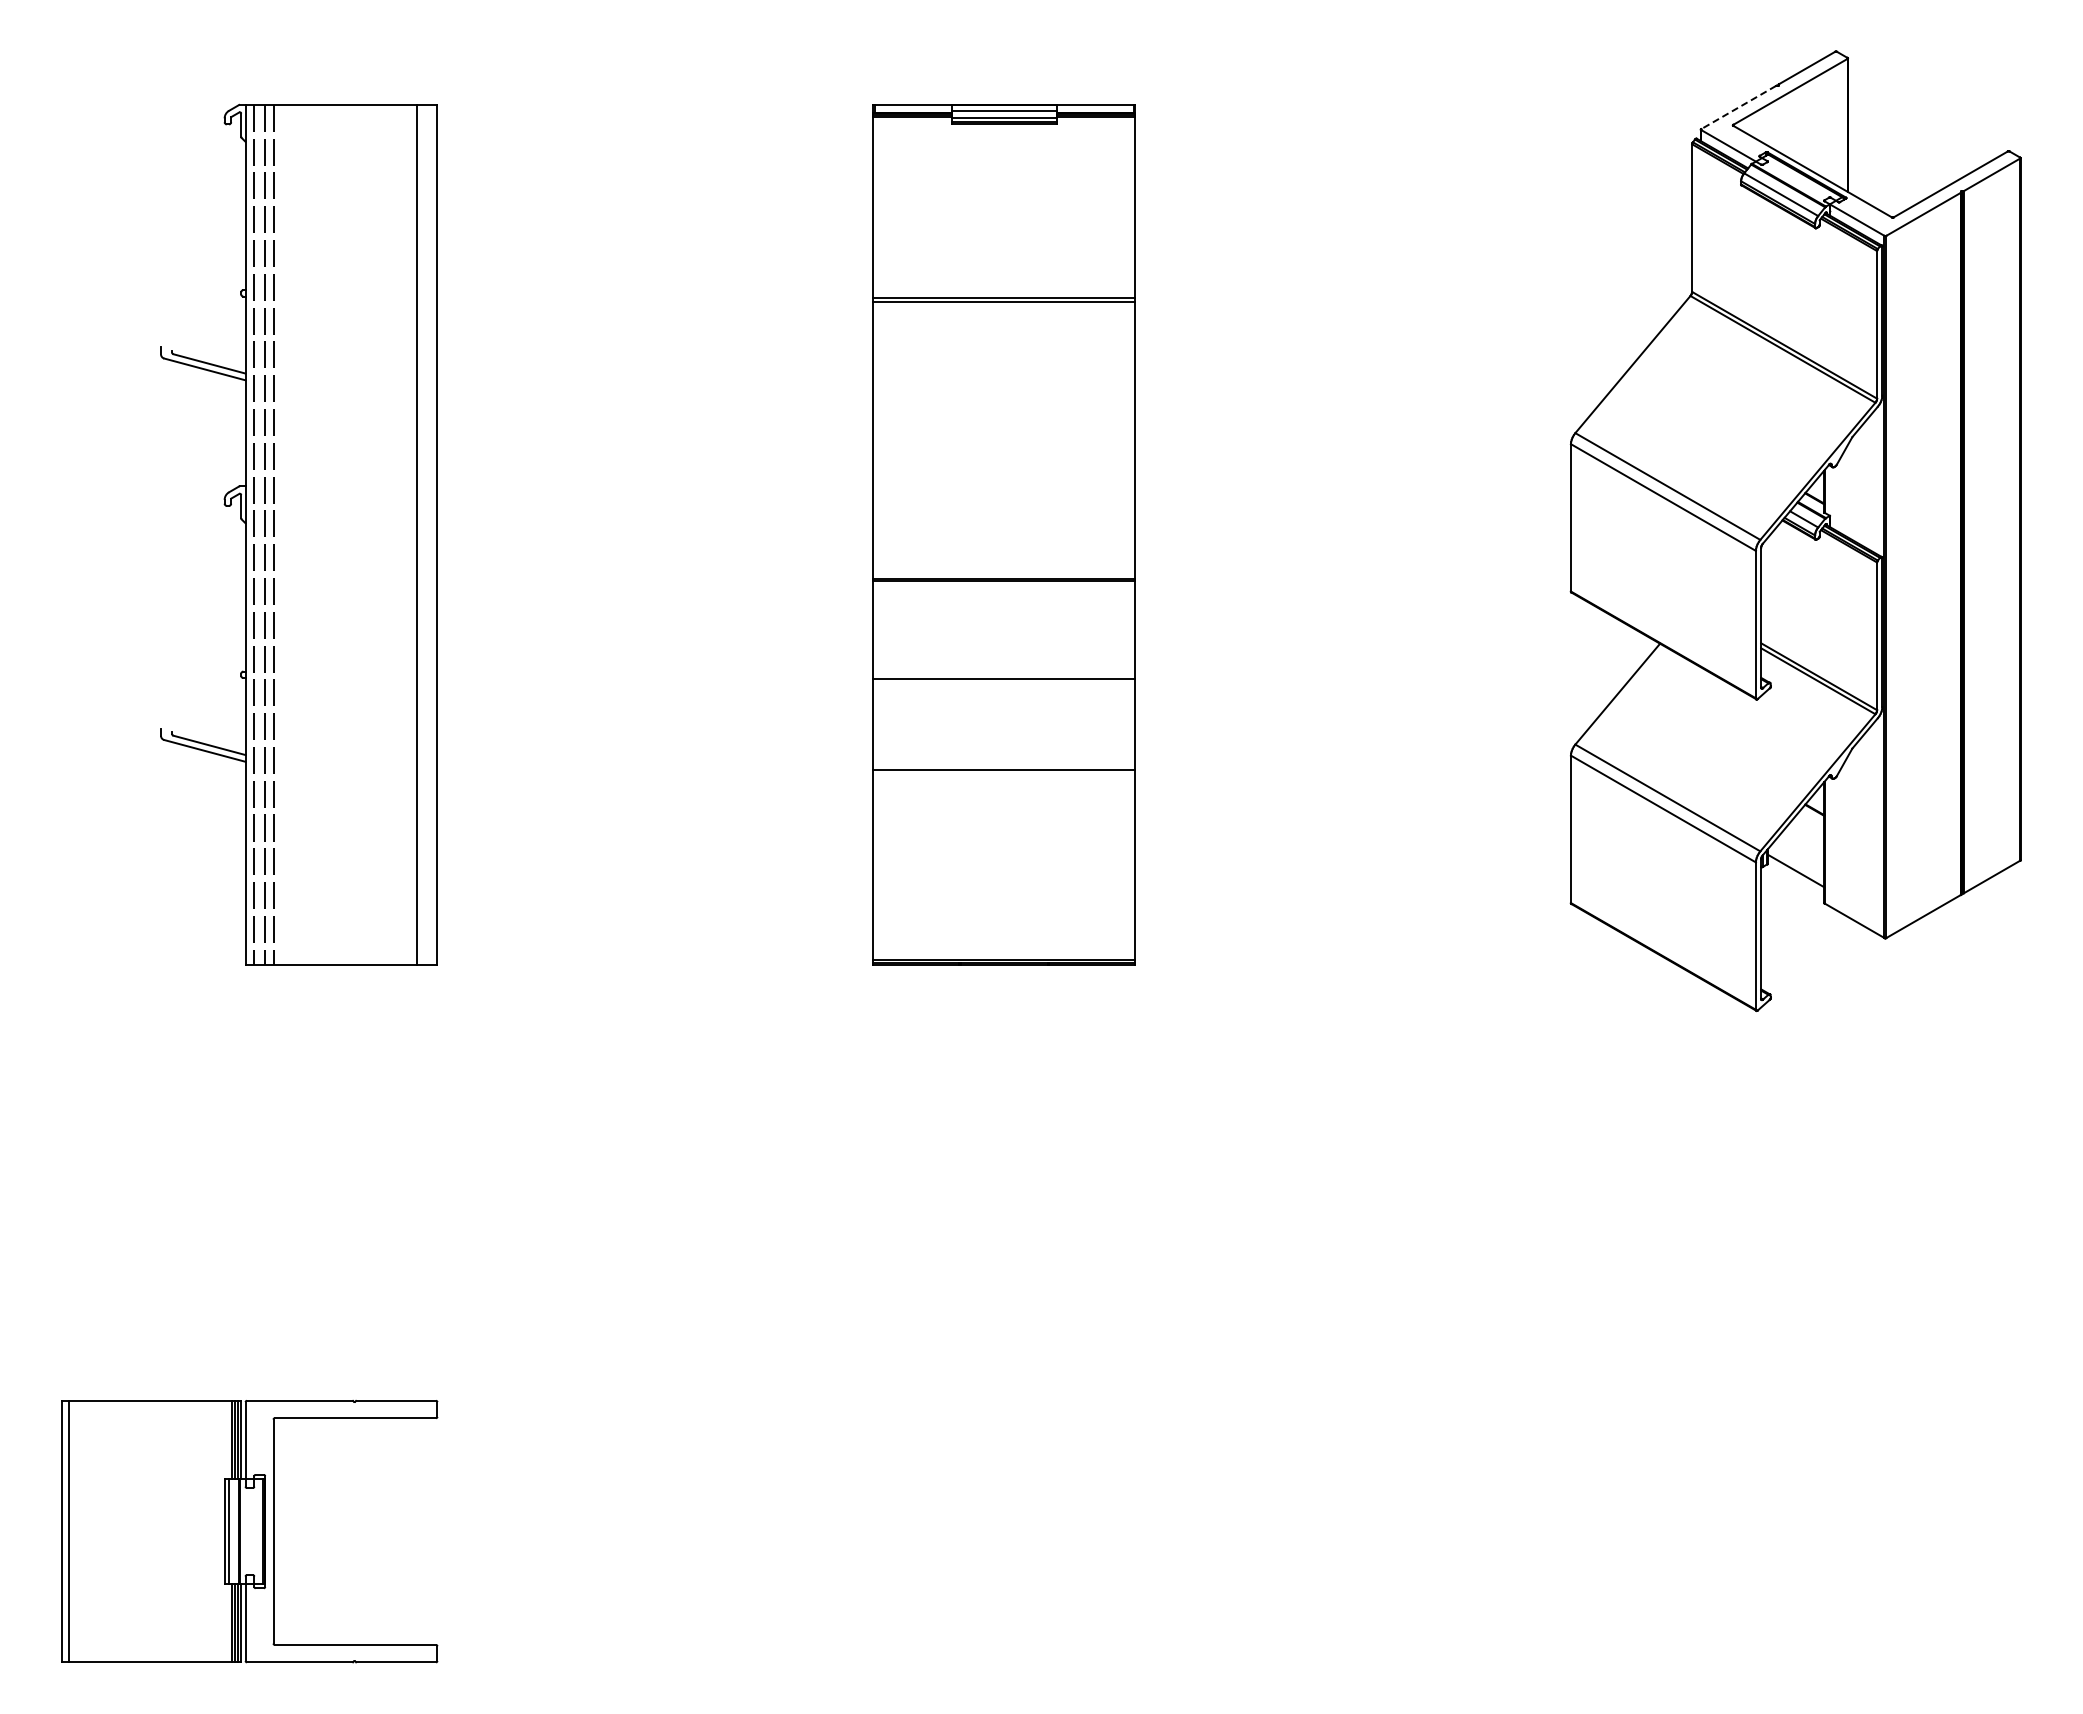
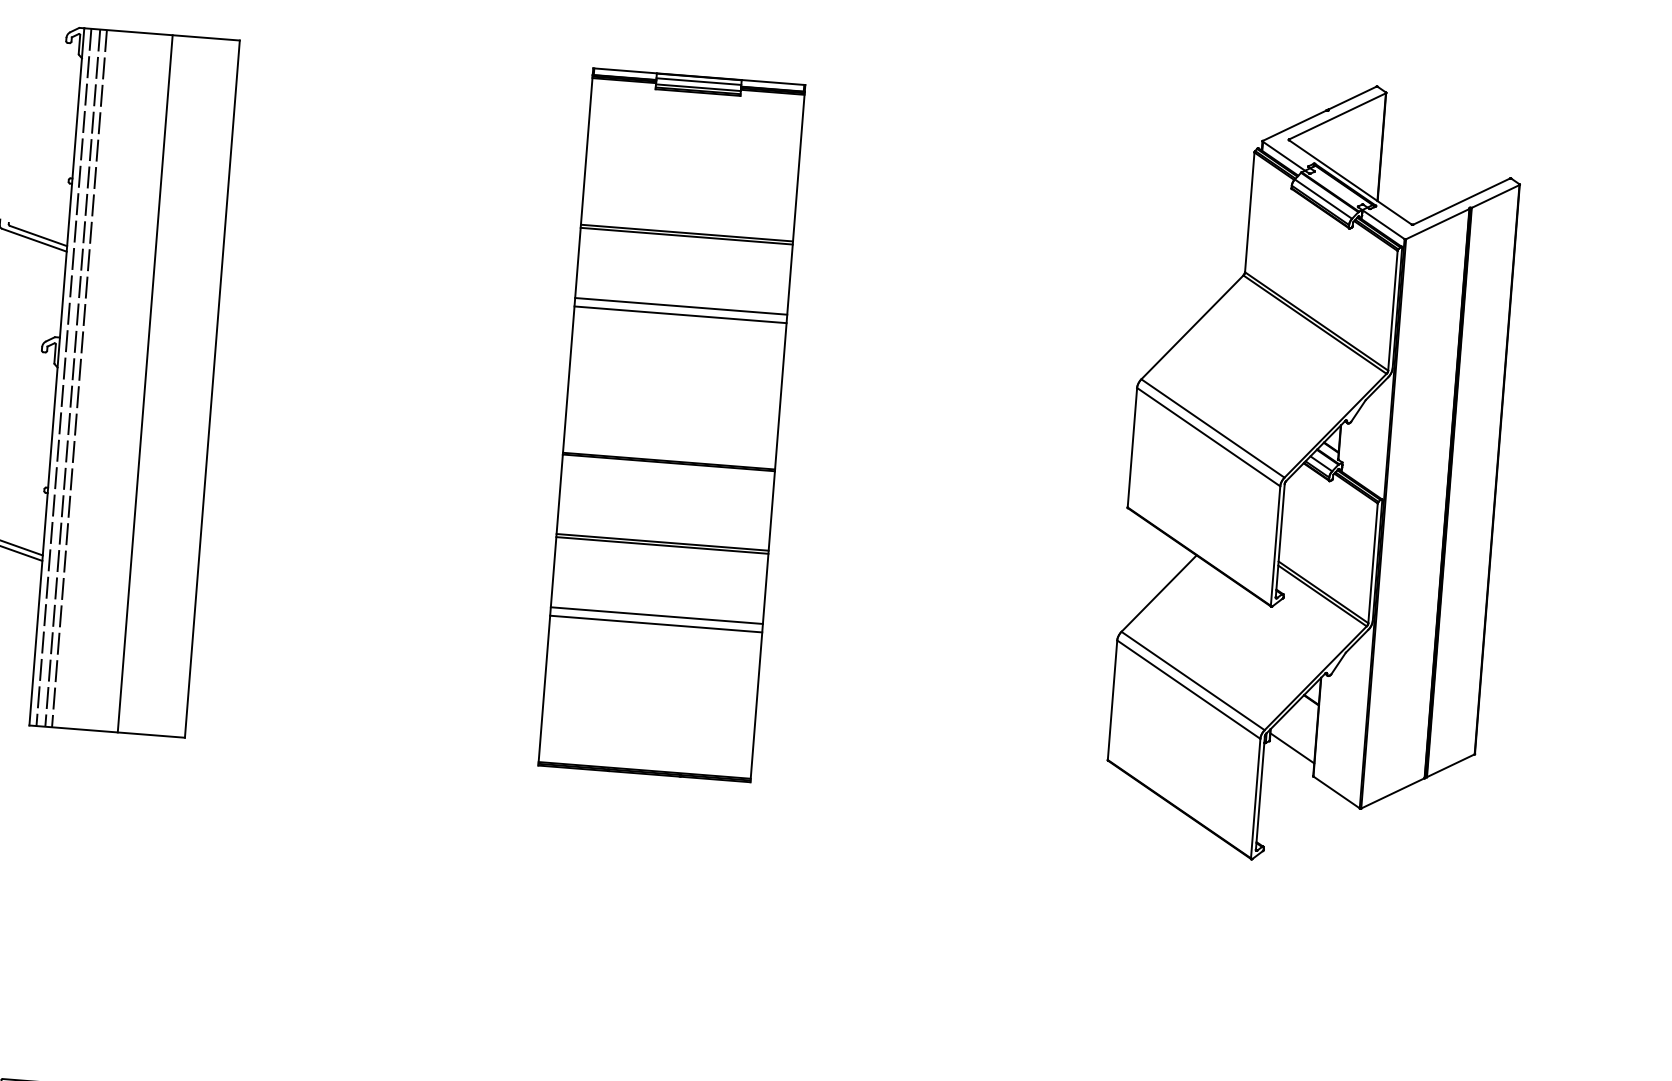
line: (1738, 107) -> (1294, 125), dashed -> solid
line: (1003, 388) -> (680, 306), added
line: (1003, 398) -> (679, 314), added
line: (416, 534) -> (145, 383), moved
line: (1003, 683) -> (661, 545), added
line: (1003, 780) -> (655, 624), added

